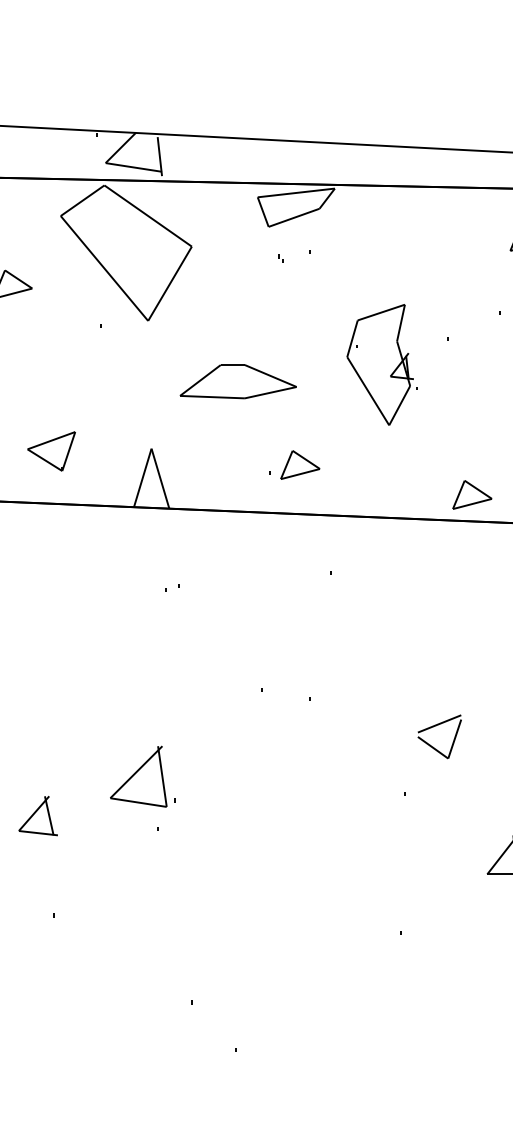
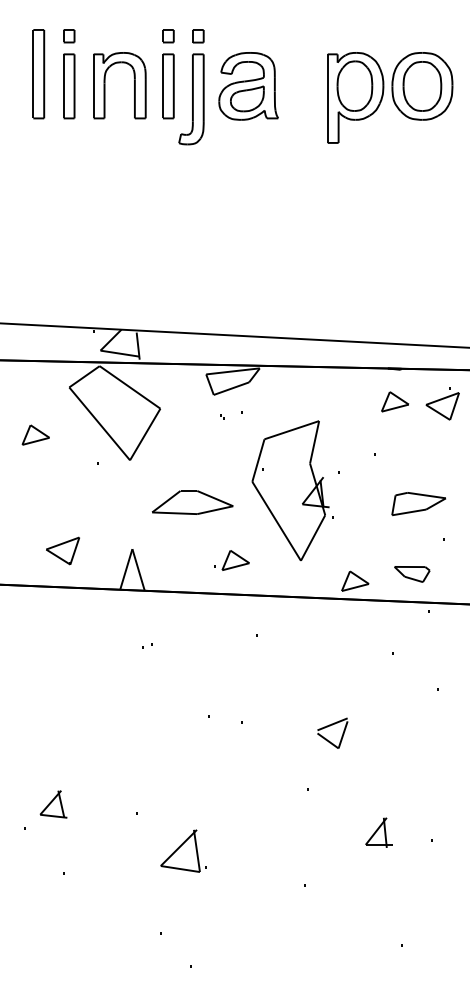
part: (381, 364) -> (292, 490), size x1.67
part: (436, 726) -> (330, 726), moved
part: (143, 775) -> (183, 850), moved

